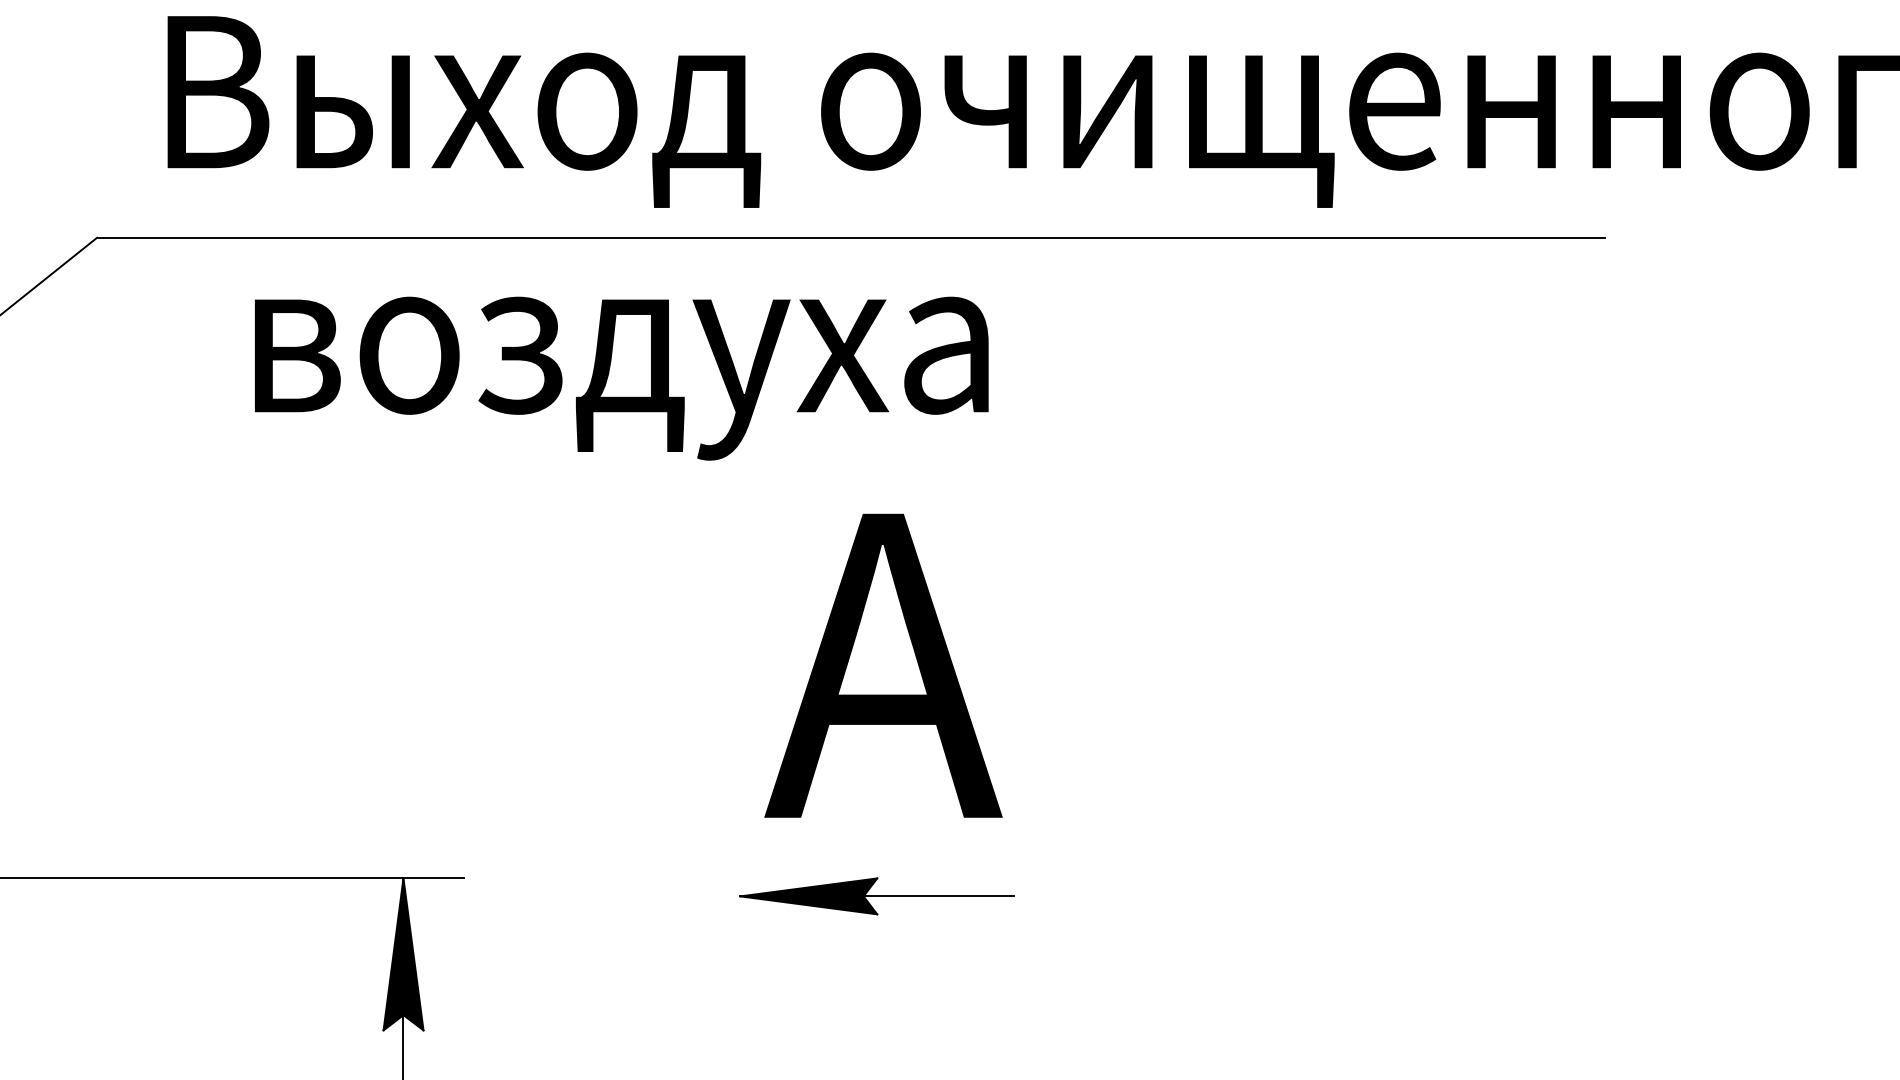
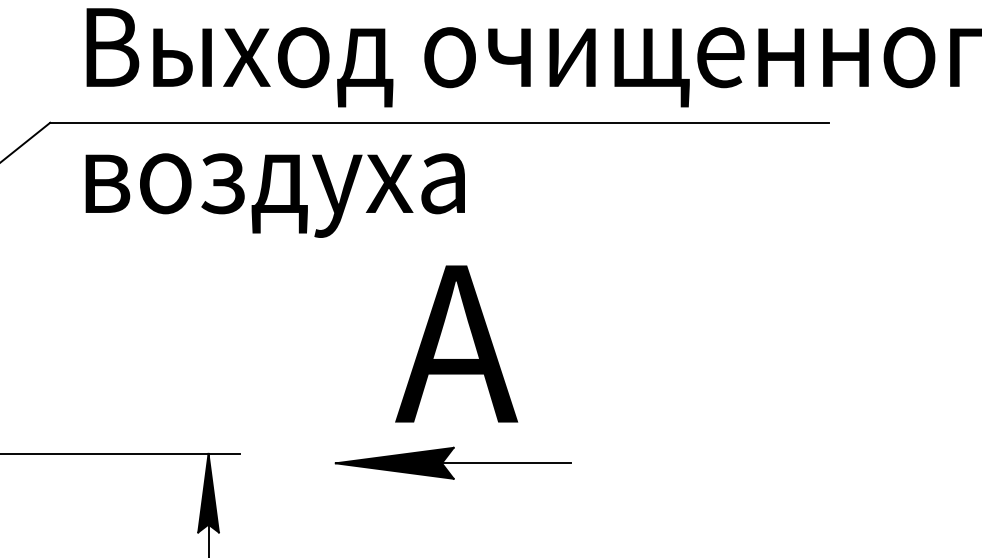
text: (620, 378) -> (274, 195), moved
part: (875, 895) -> (452, 462), size x1.67

